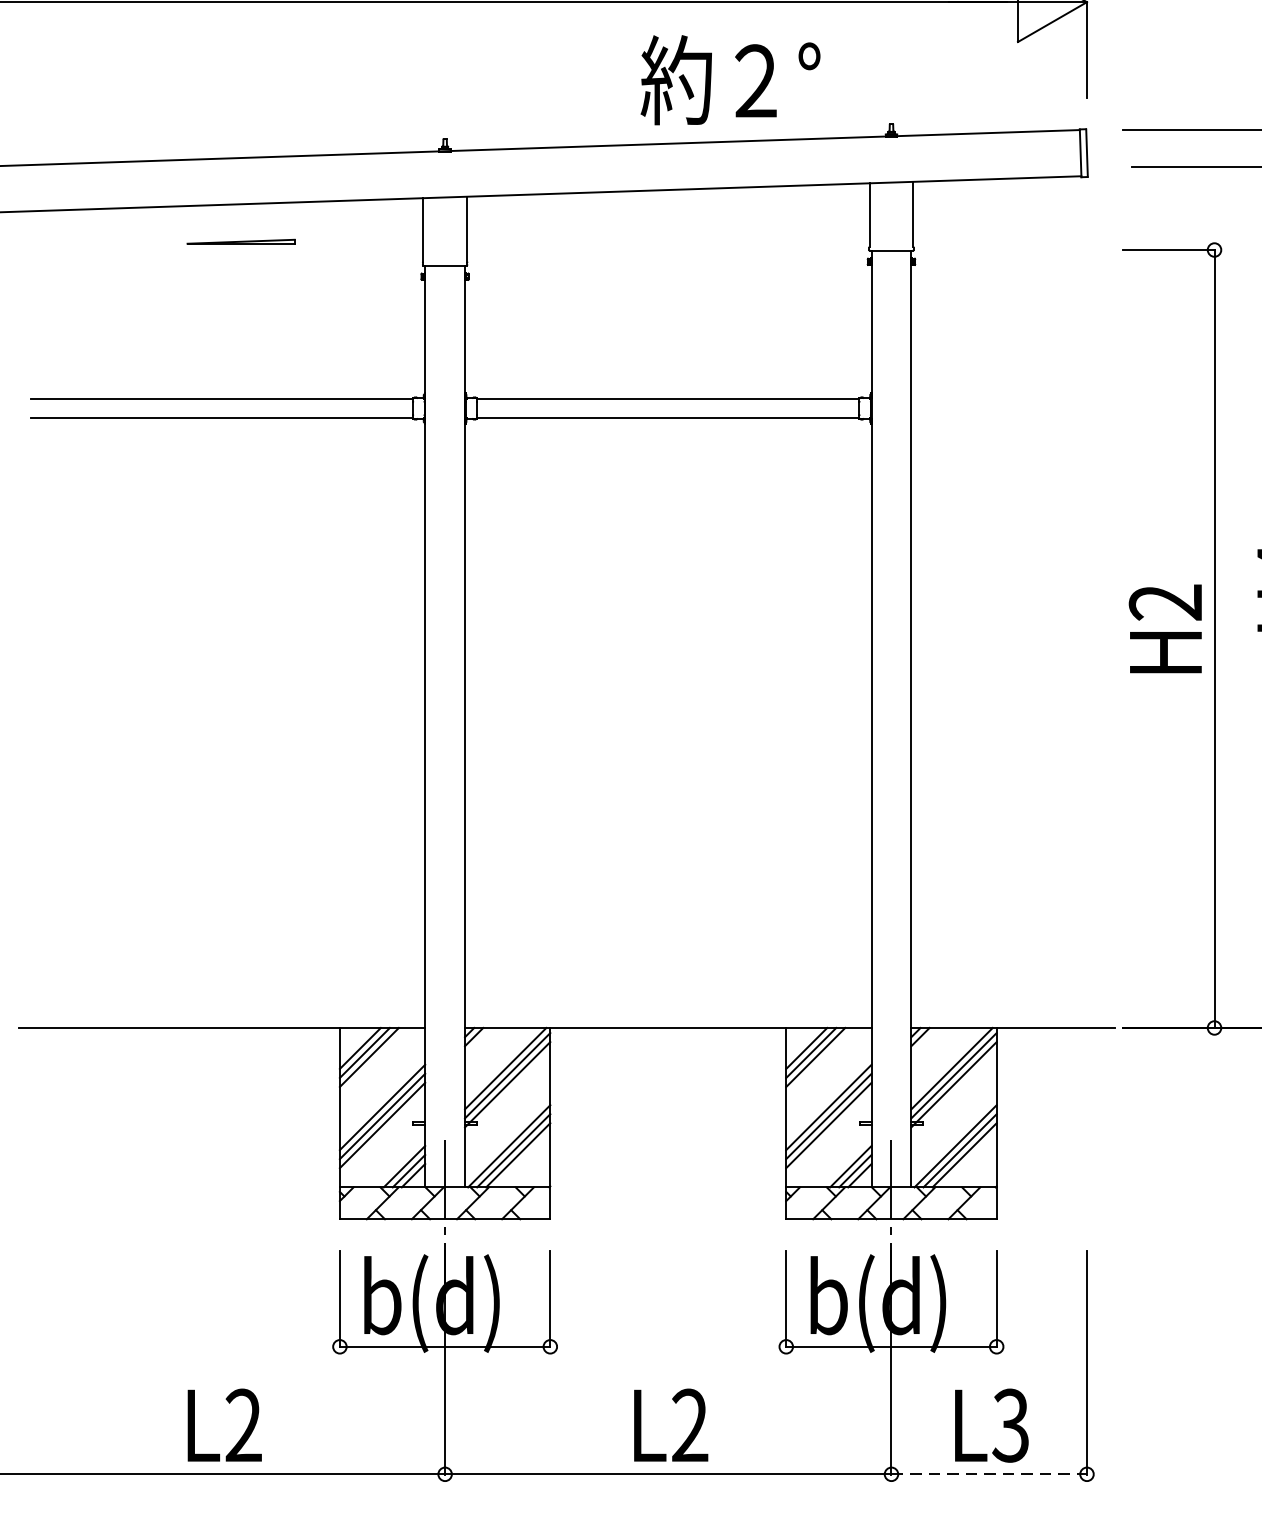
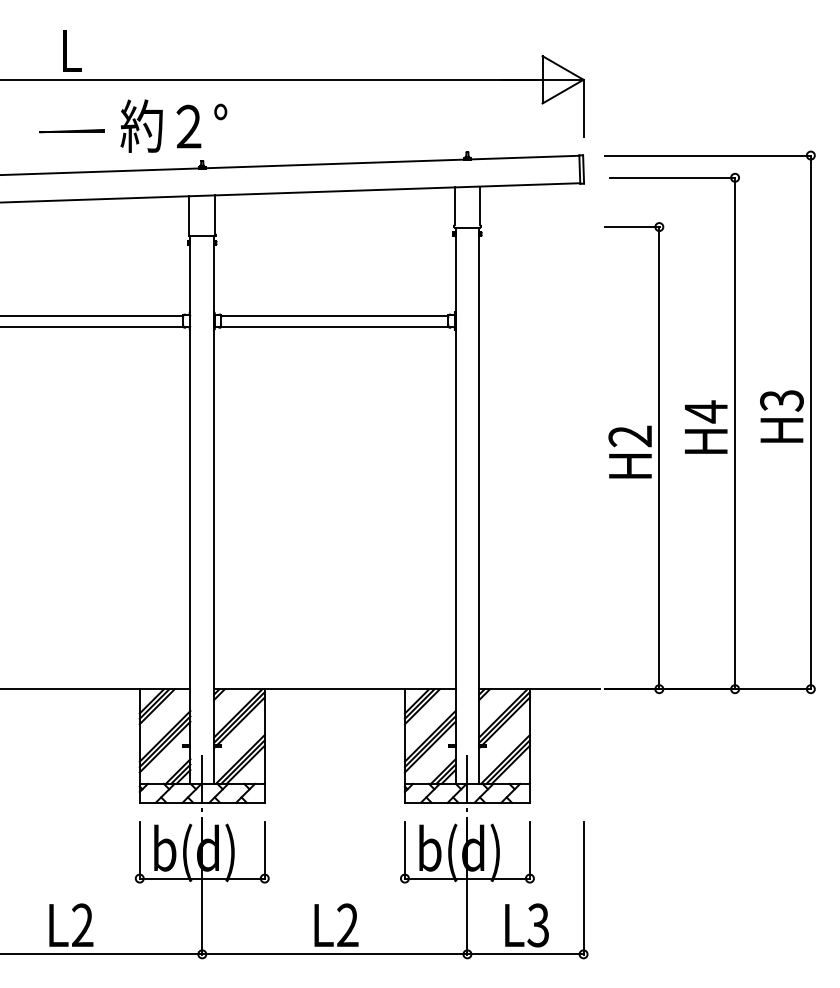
text: (729, 79) -> (173, 125), moved
line: (240, 242) -> (71, 131), moved
line: (990, 1474) -> (526, 954), dashed -> solid

